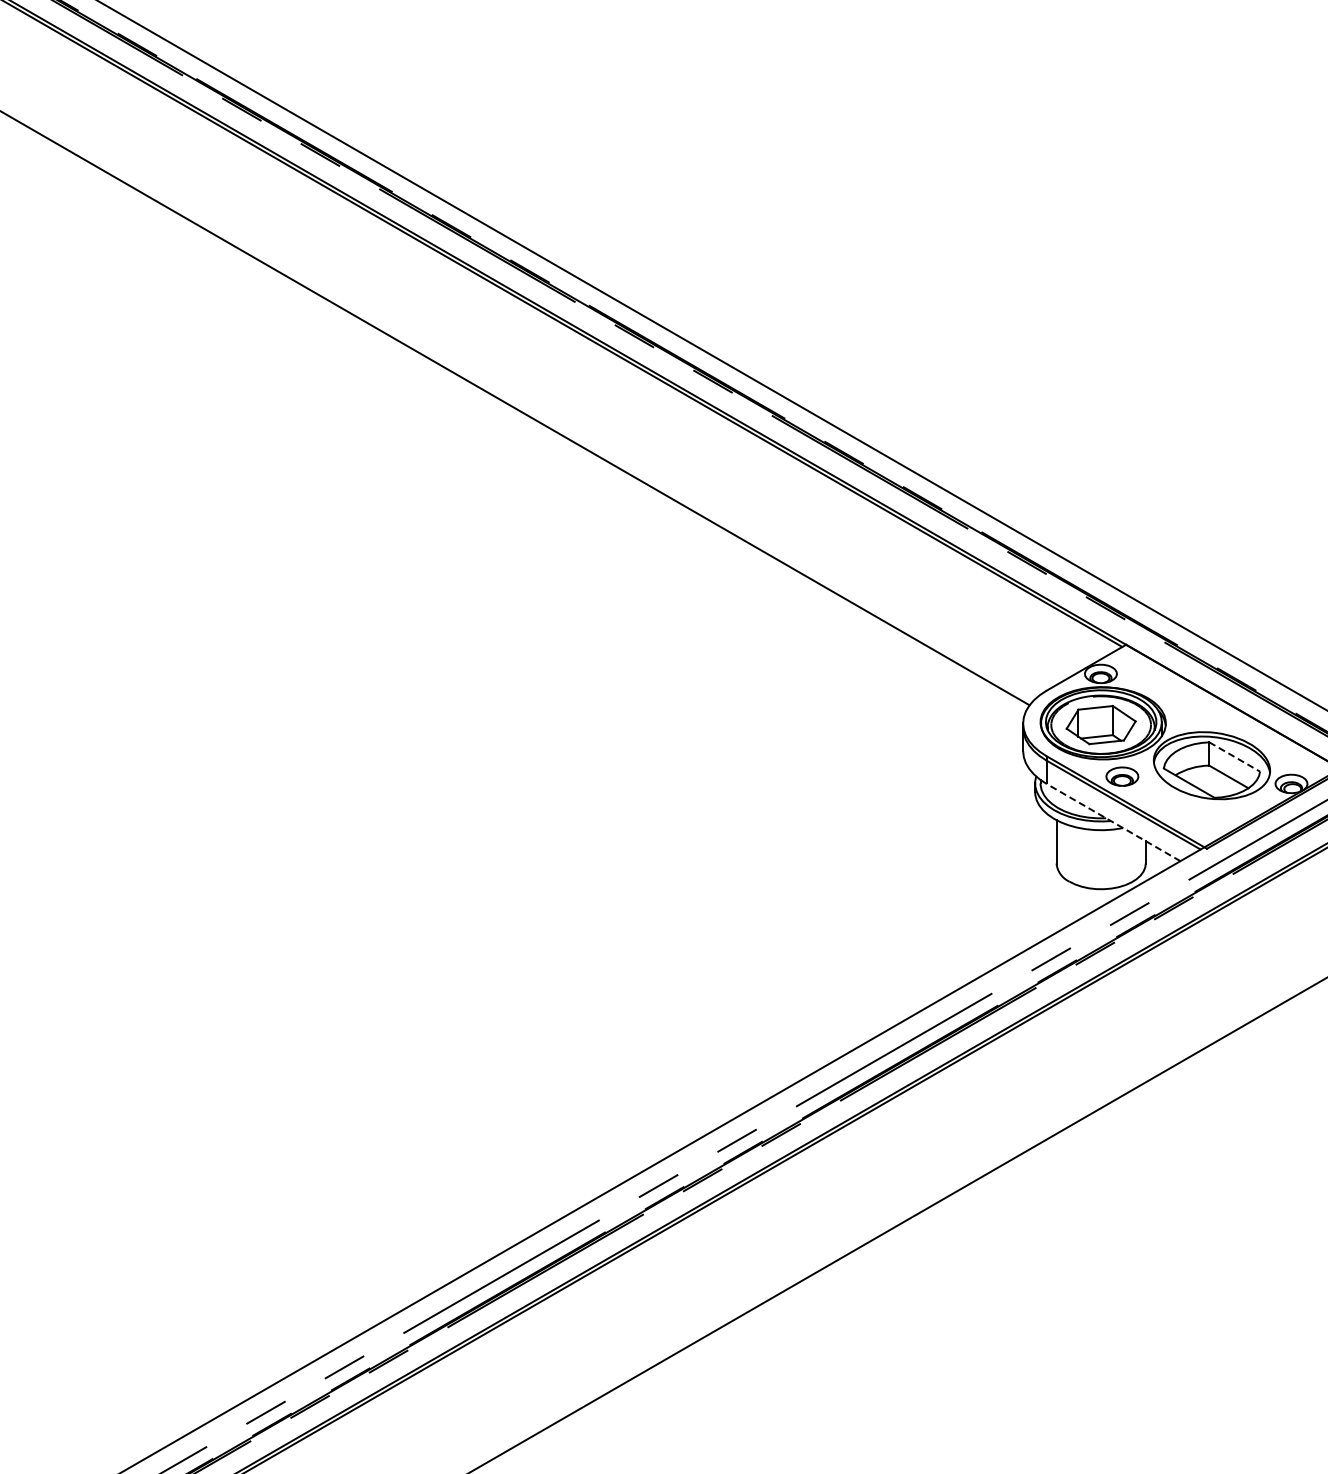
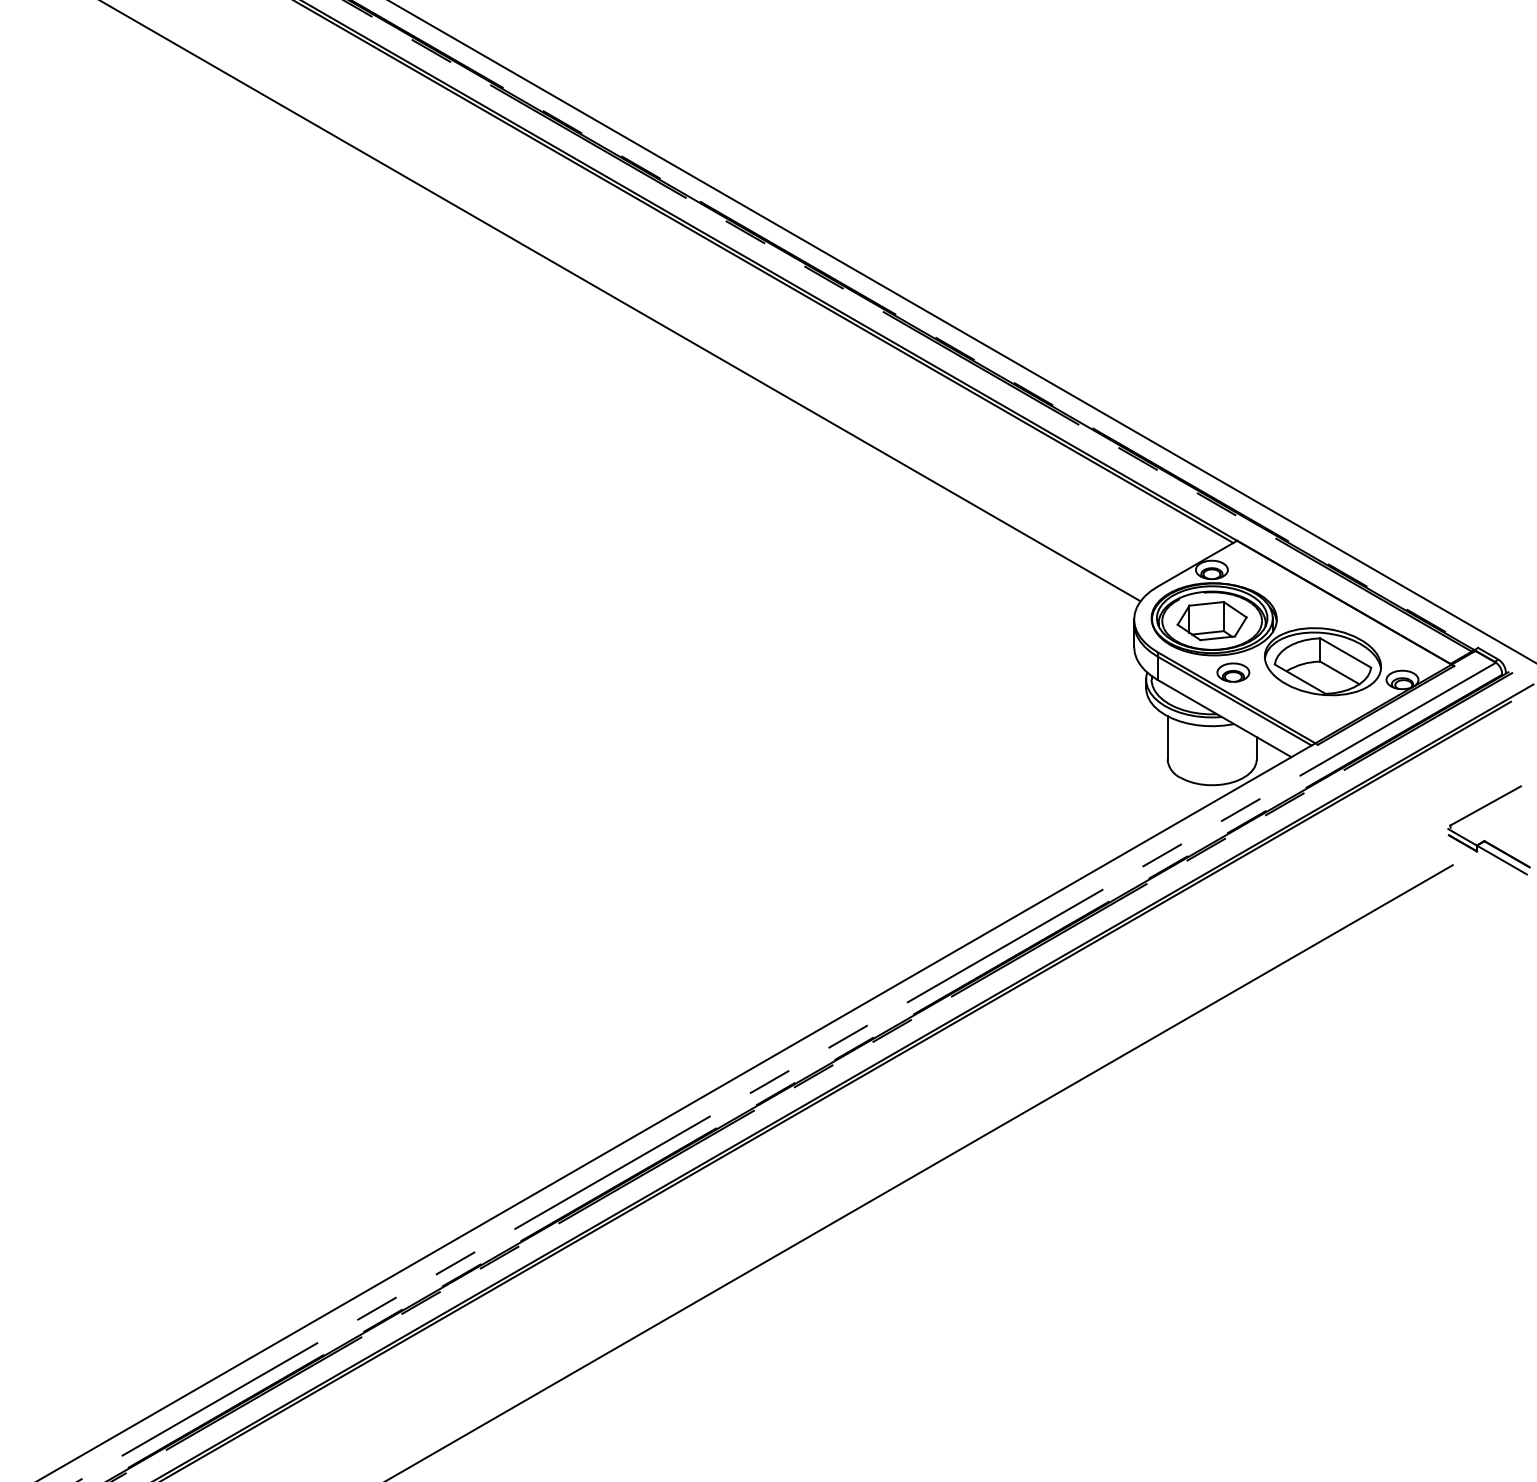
line: (1235, 757) -> (1346, 653), dashed -> solid
line: (1113, 822) -> (1224, 718), dashed -> solid

